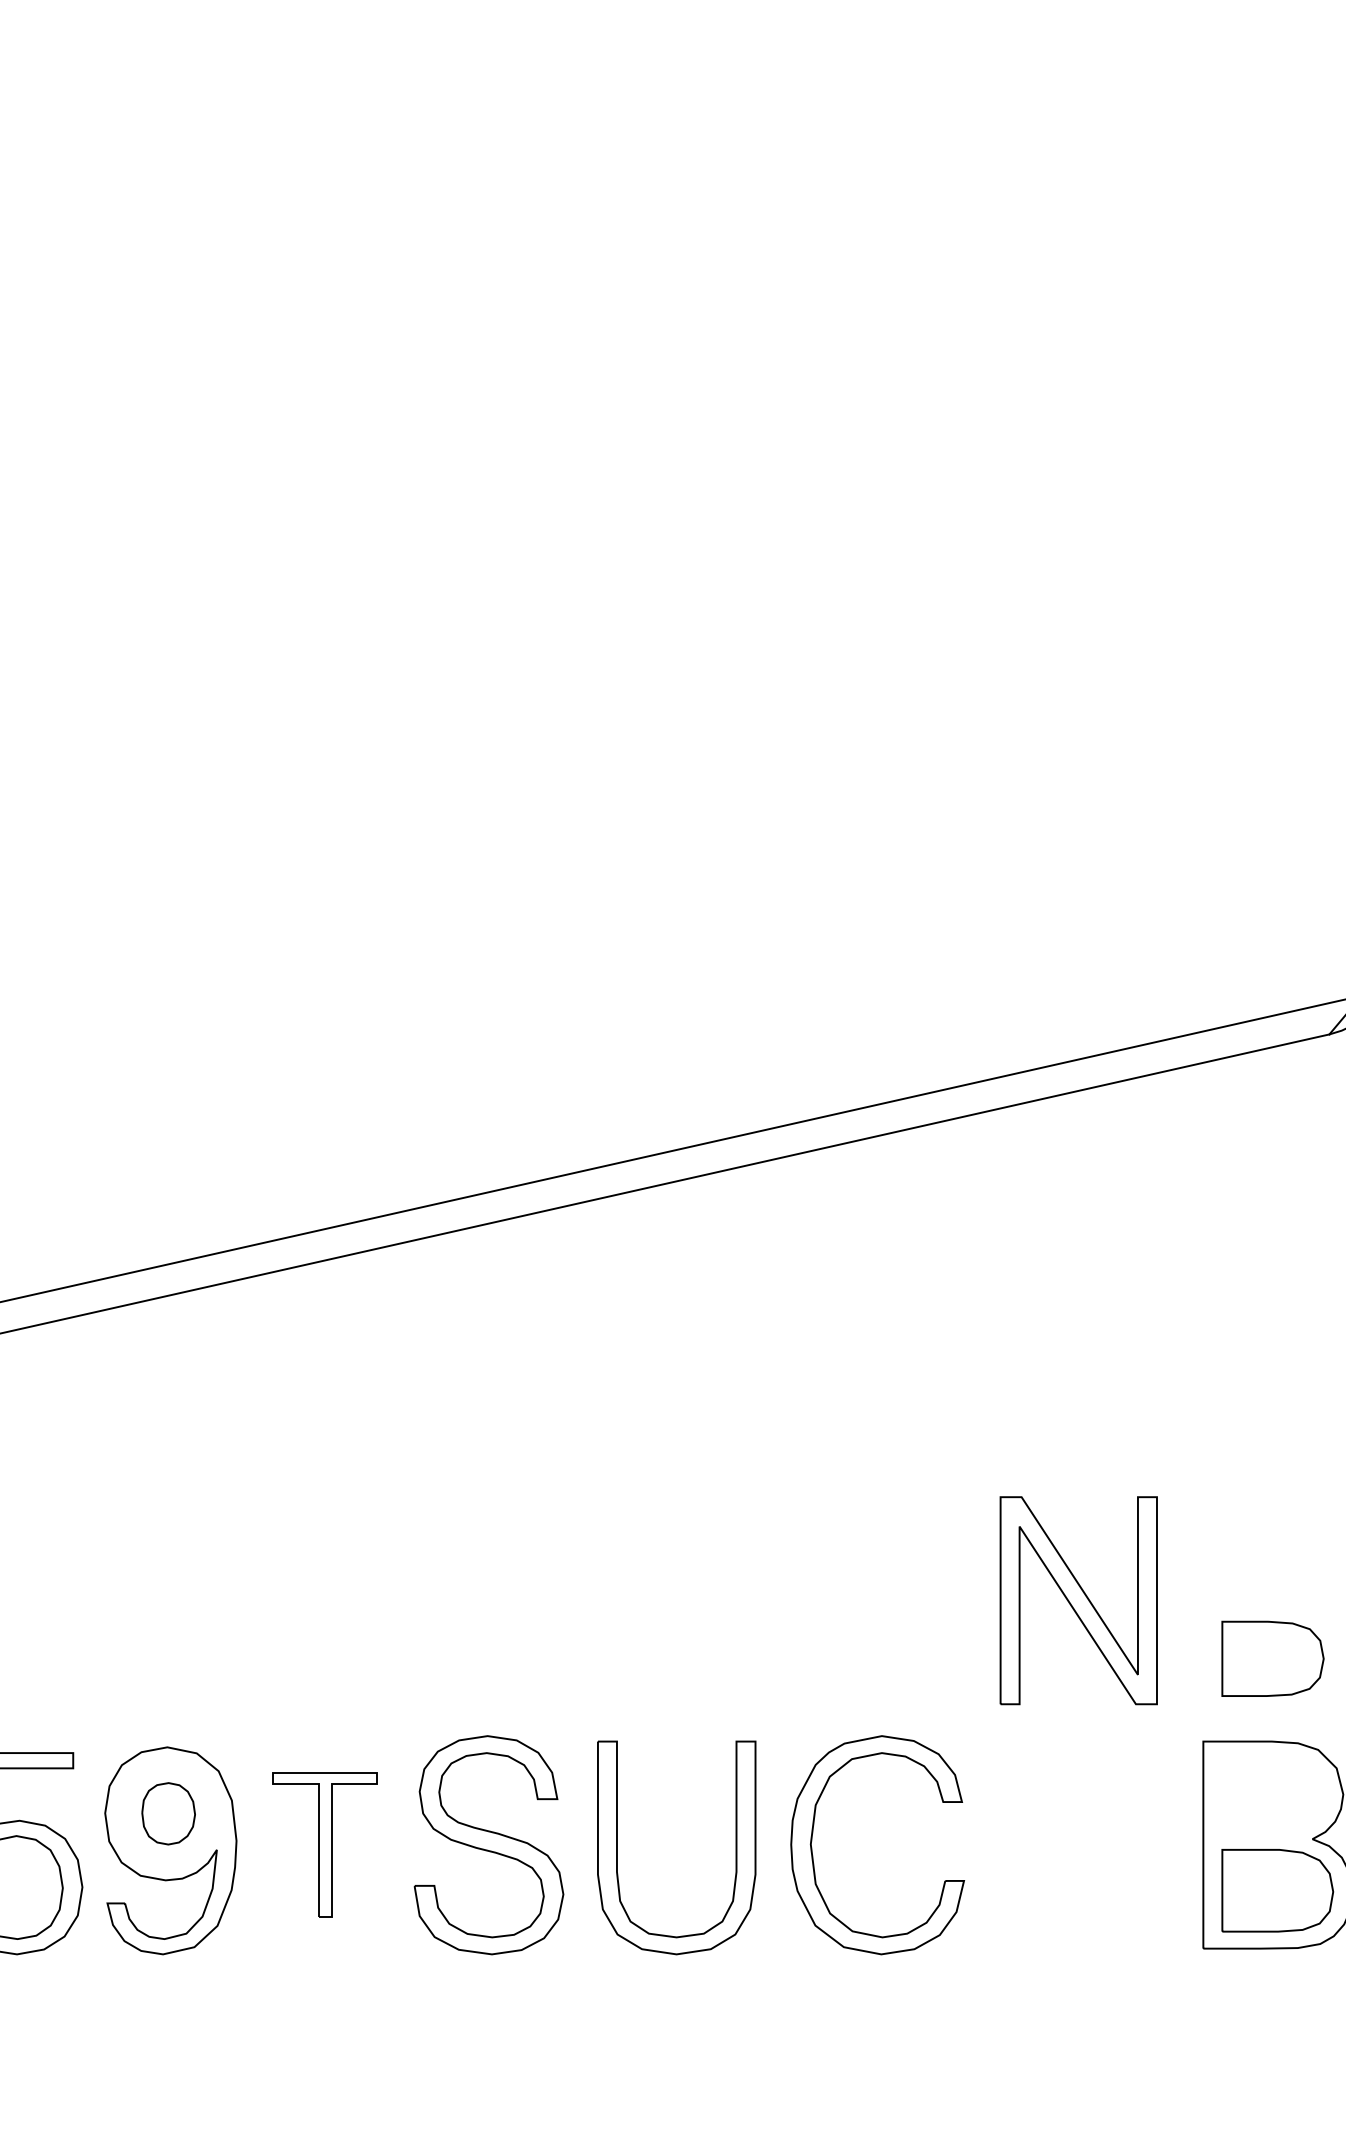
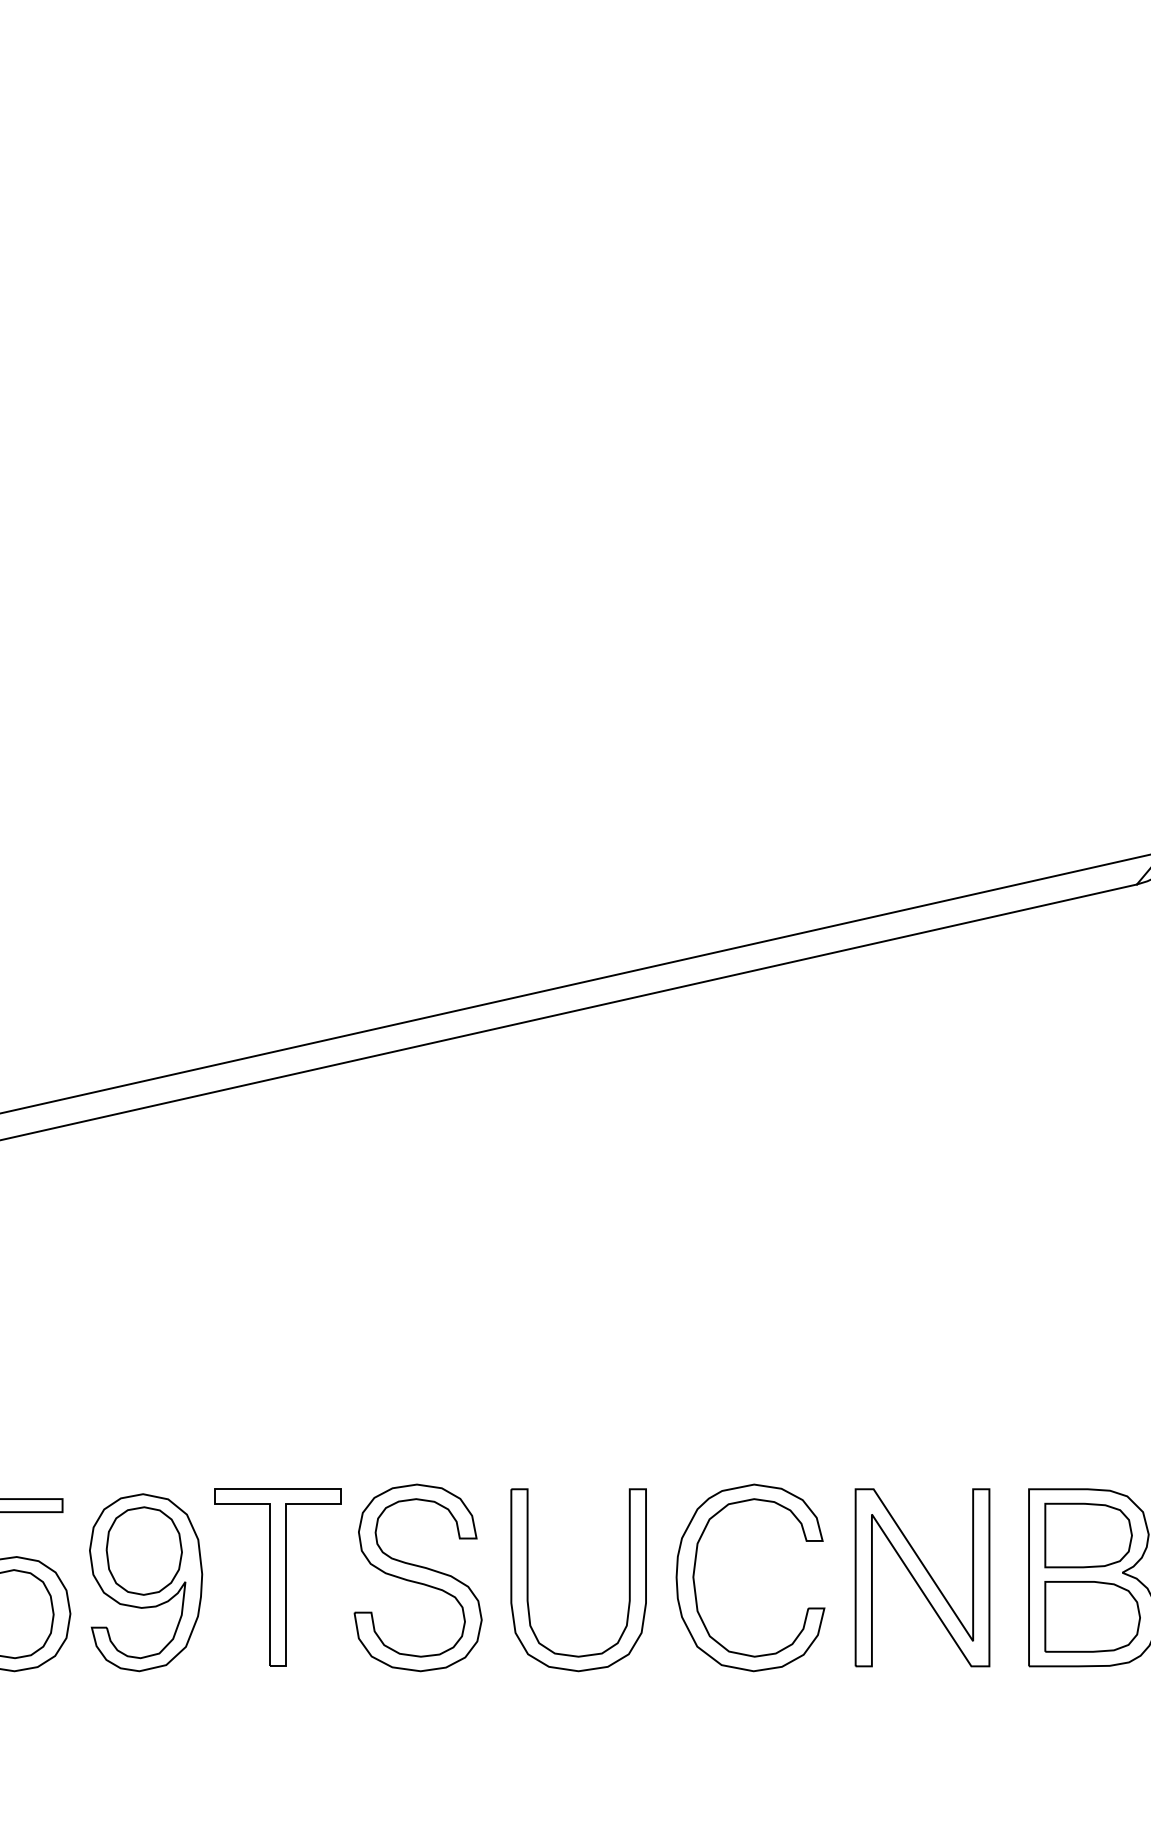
part: (1078, 1600) -> (922, 1577), moved
part: (1272, 1658) -> (1088, 1535), moved
part: (167, 1813) -> (143, 1550), size x1.67
part: (324, 1844) -> (277, 1577), size x1.43

